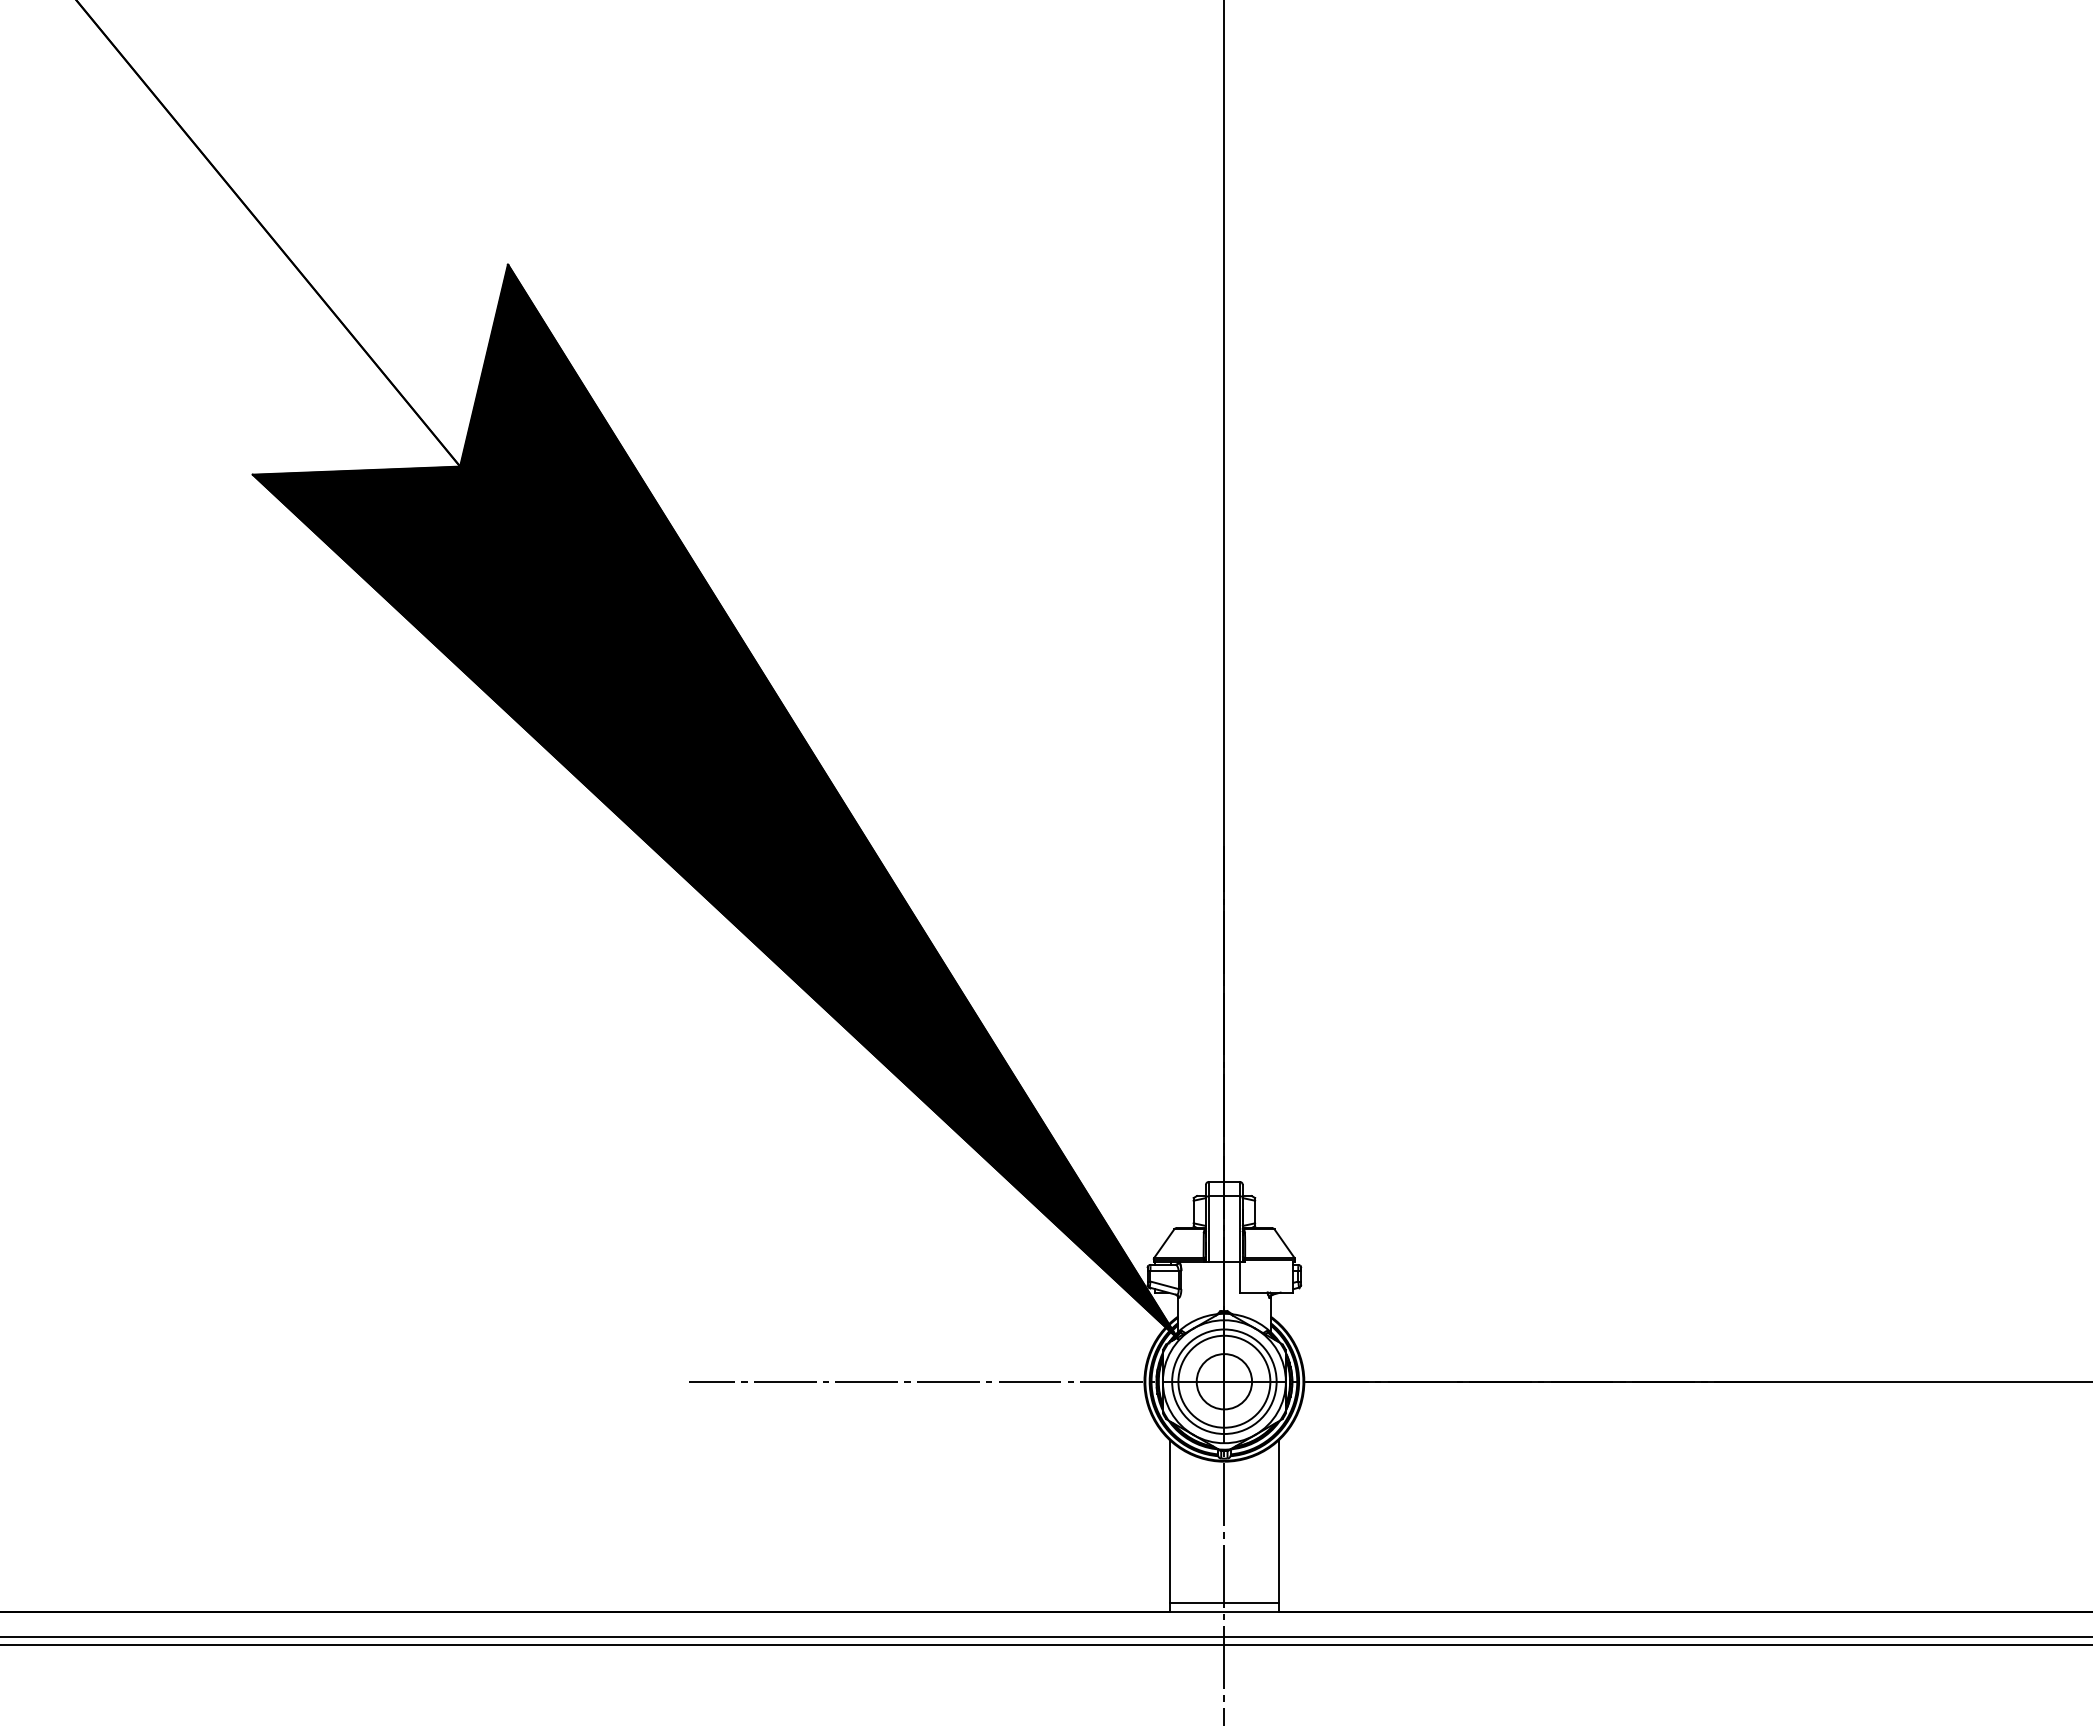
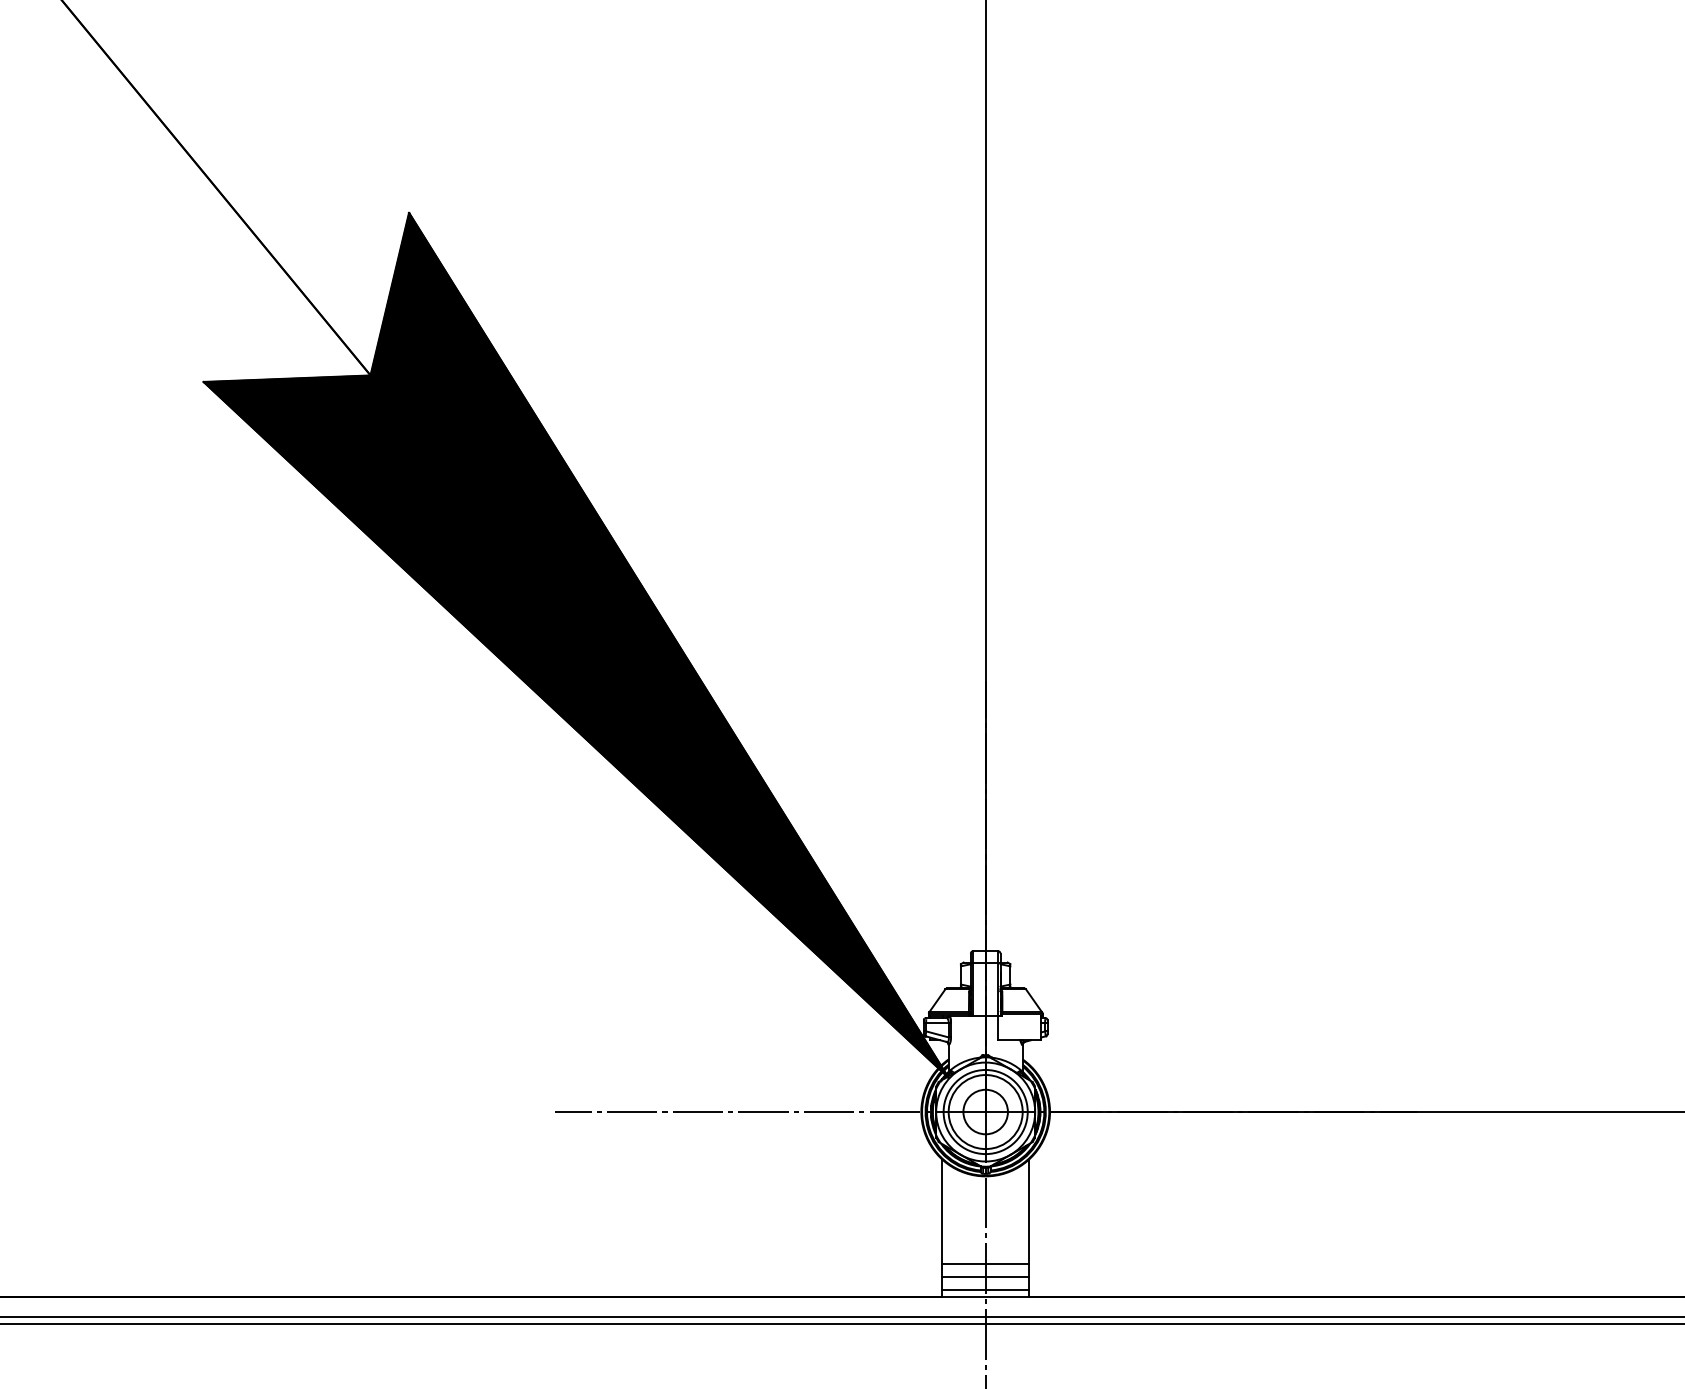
line: (1224, 1569) -> (985, 1263), added
line: (1224, 1586) -> (985, 1276), added

